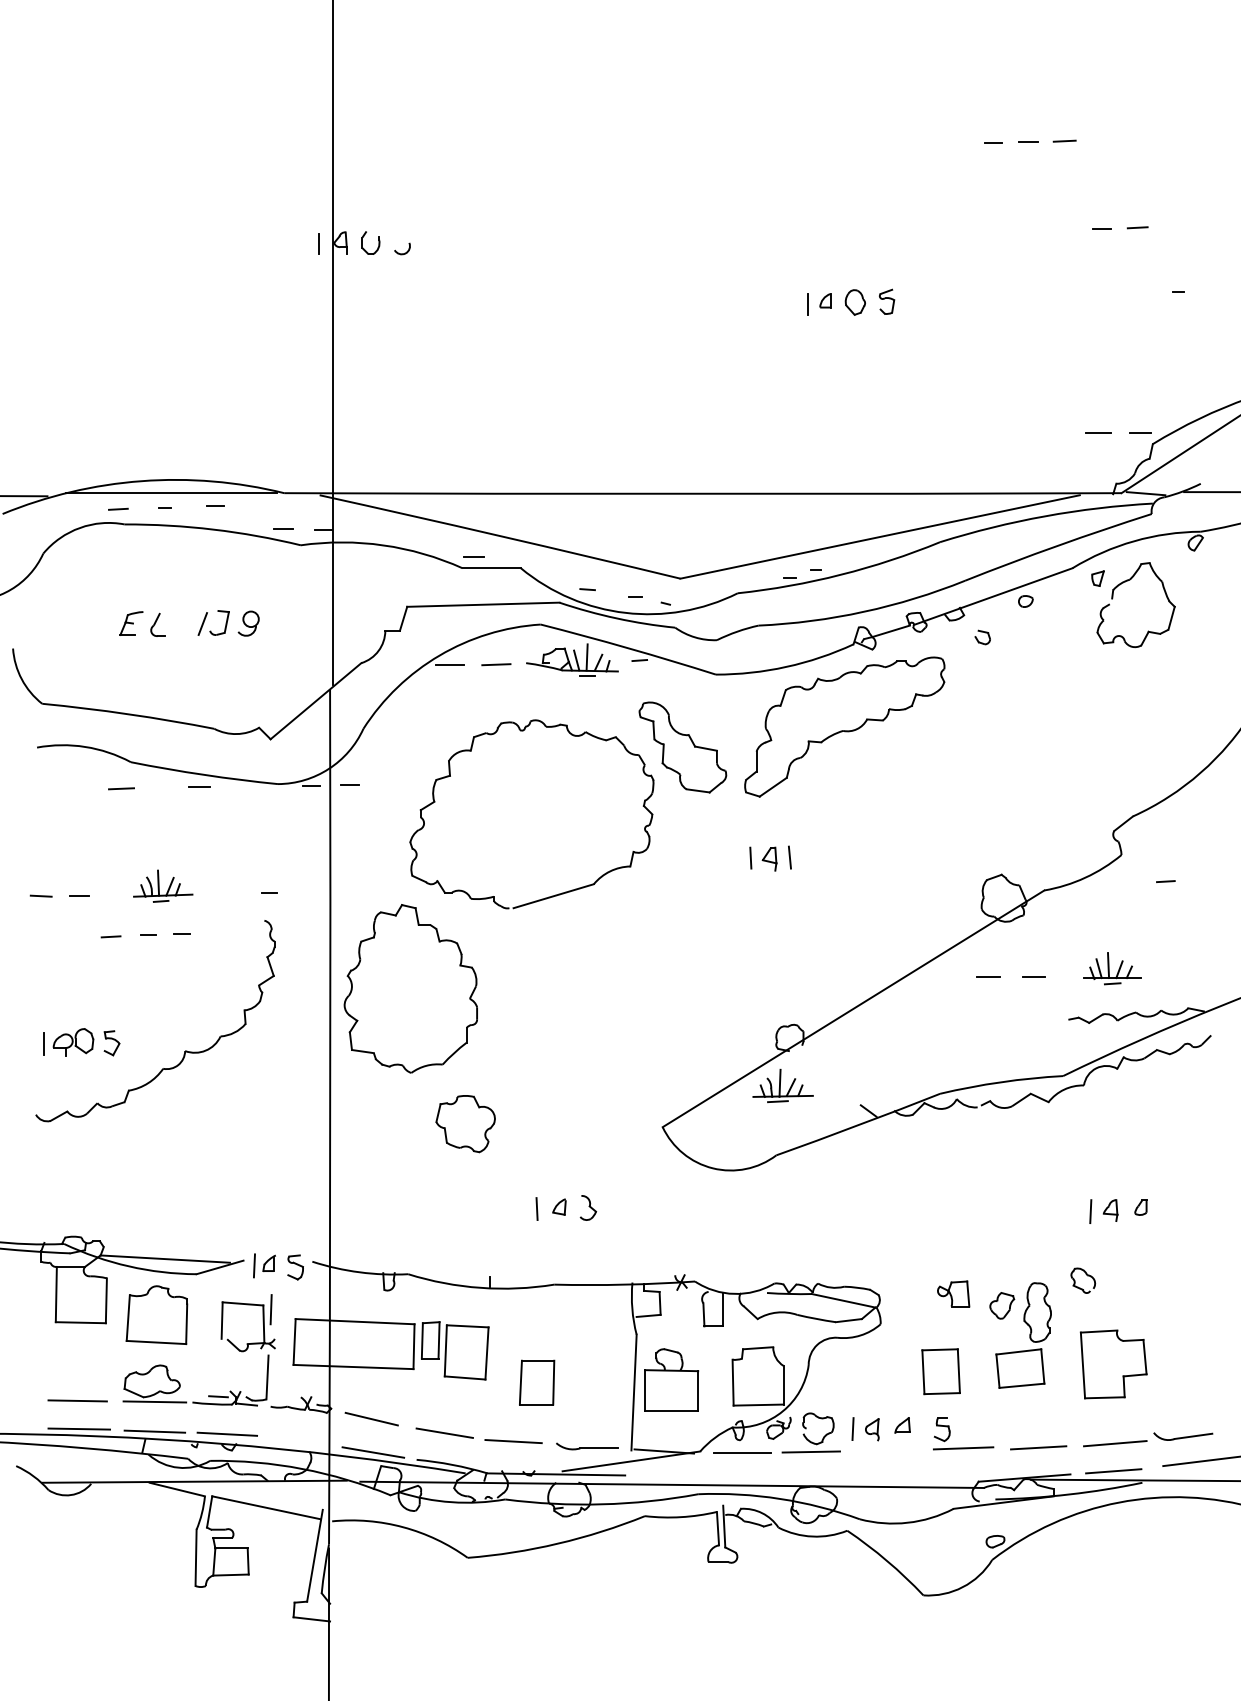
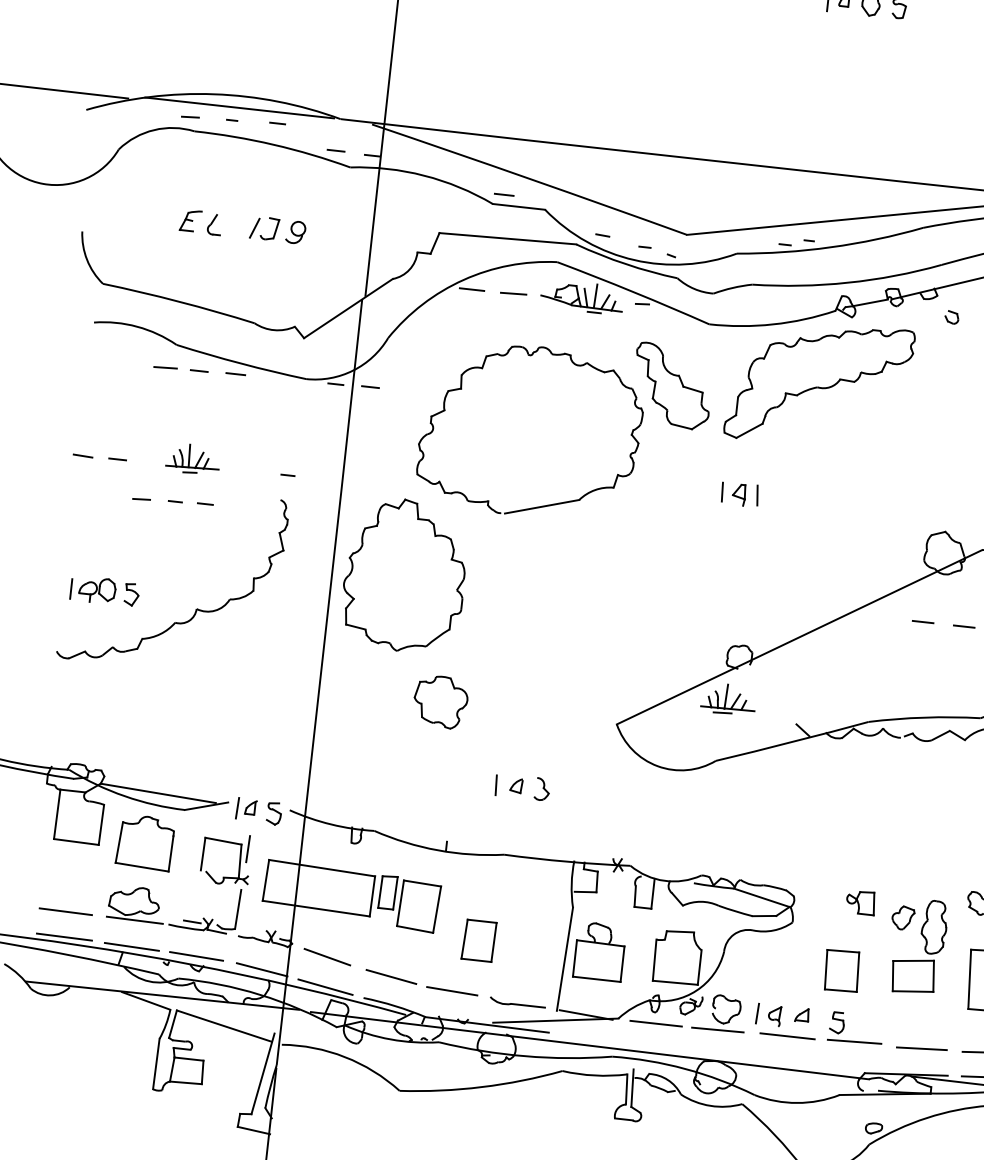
line: (158, 787) -> (198, 370), added
line: (301, 1440) -> (262, 969), added
line: (888, 1450) -> (787, 1036), added

